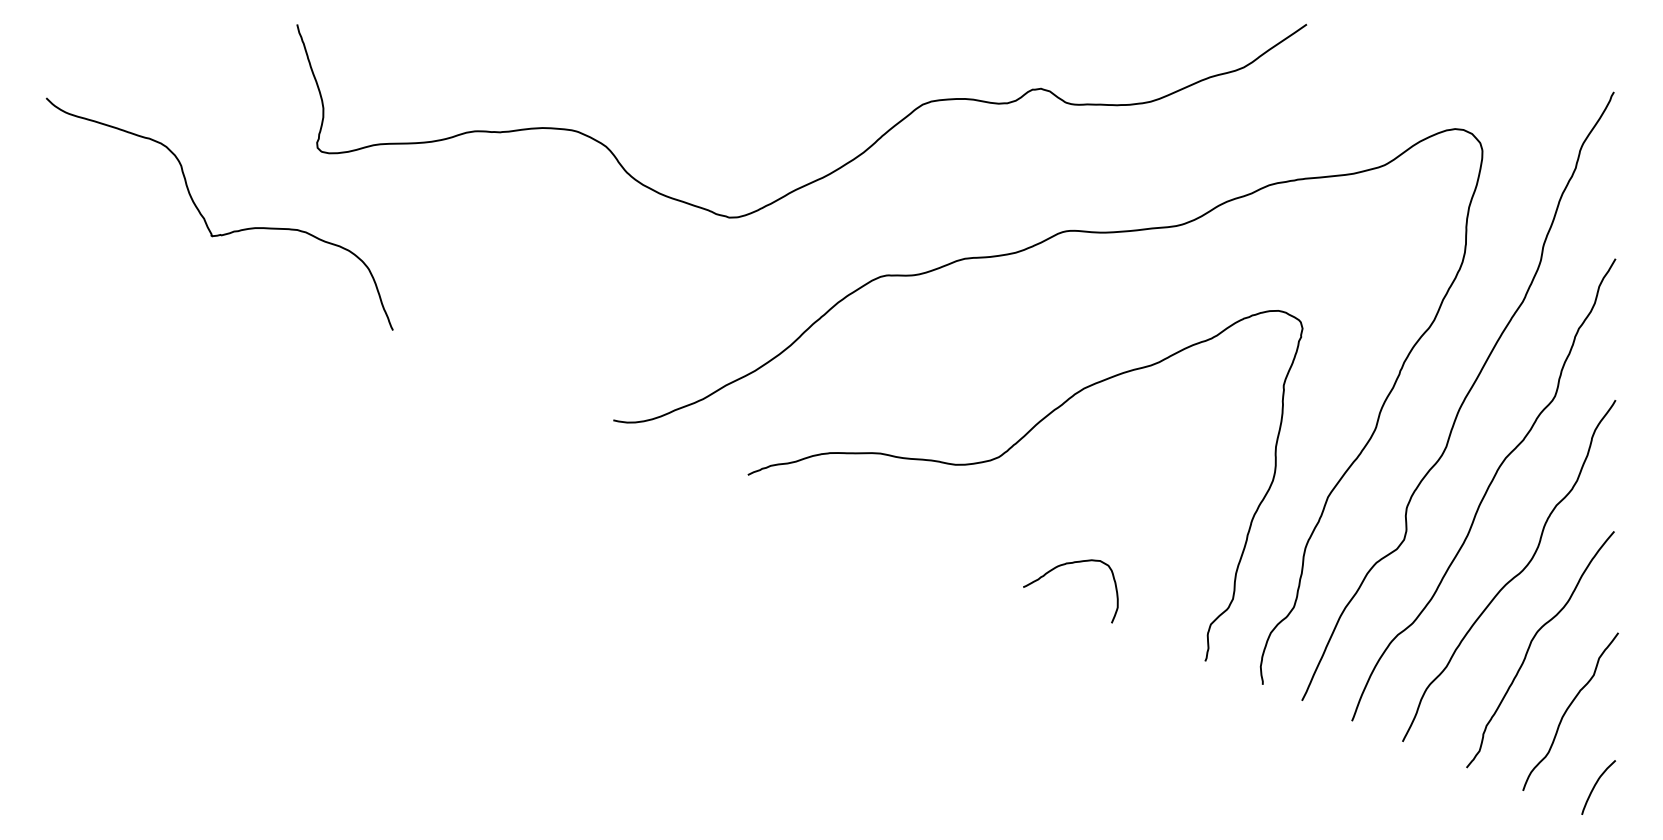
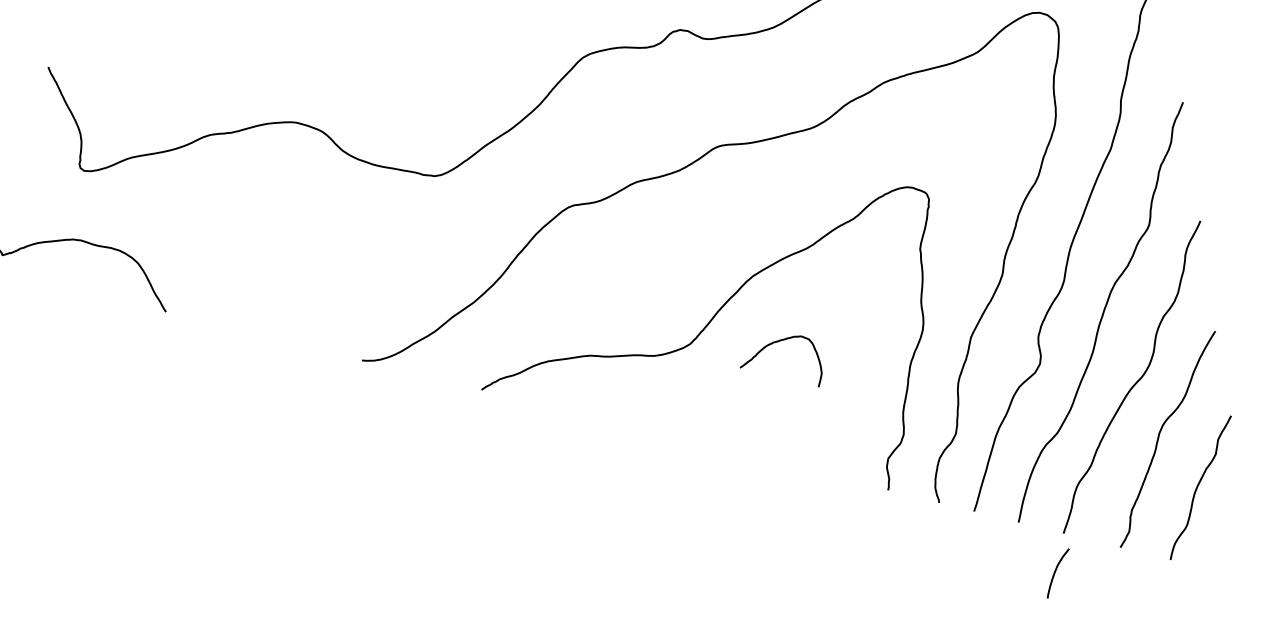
curve: (1064, 565) -> (771, 344), moved
curve: (1595, 786) -> (1055, 573), moved

